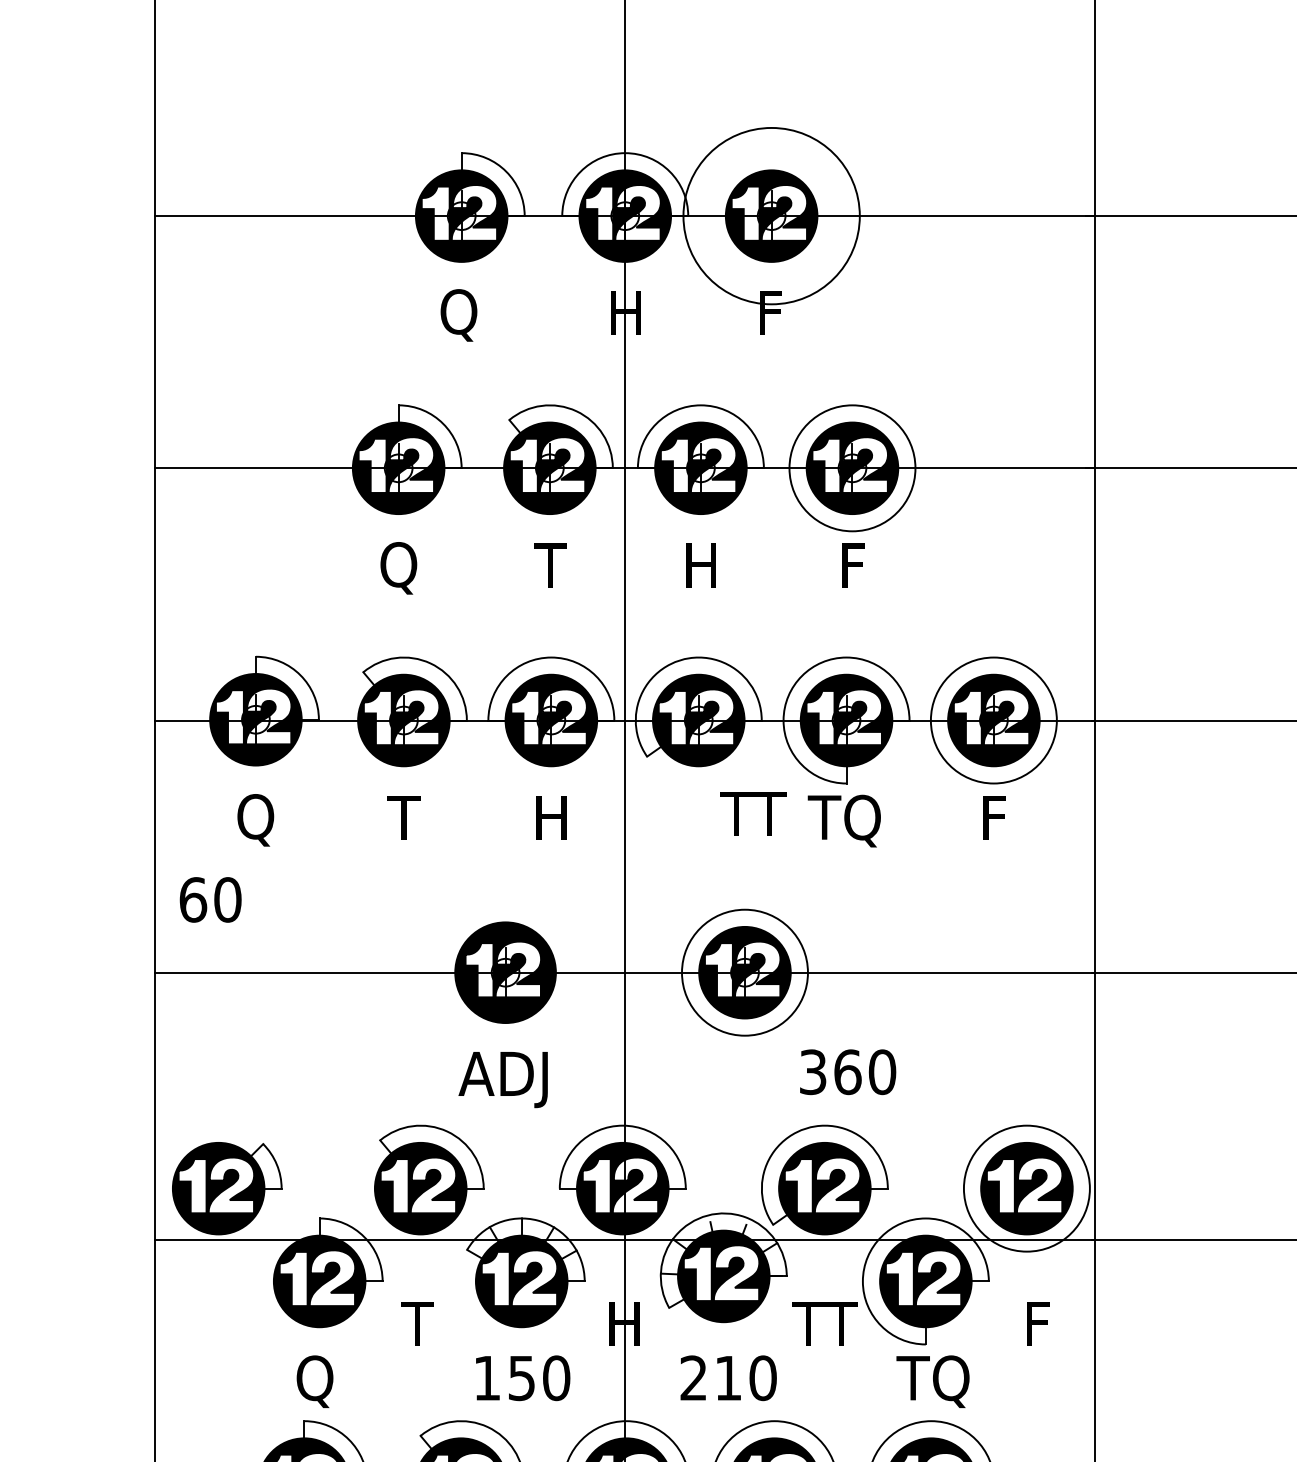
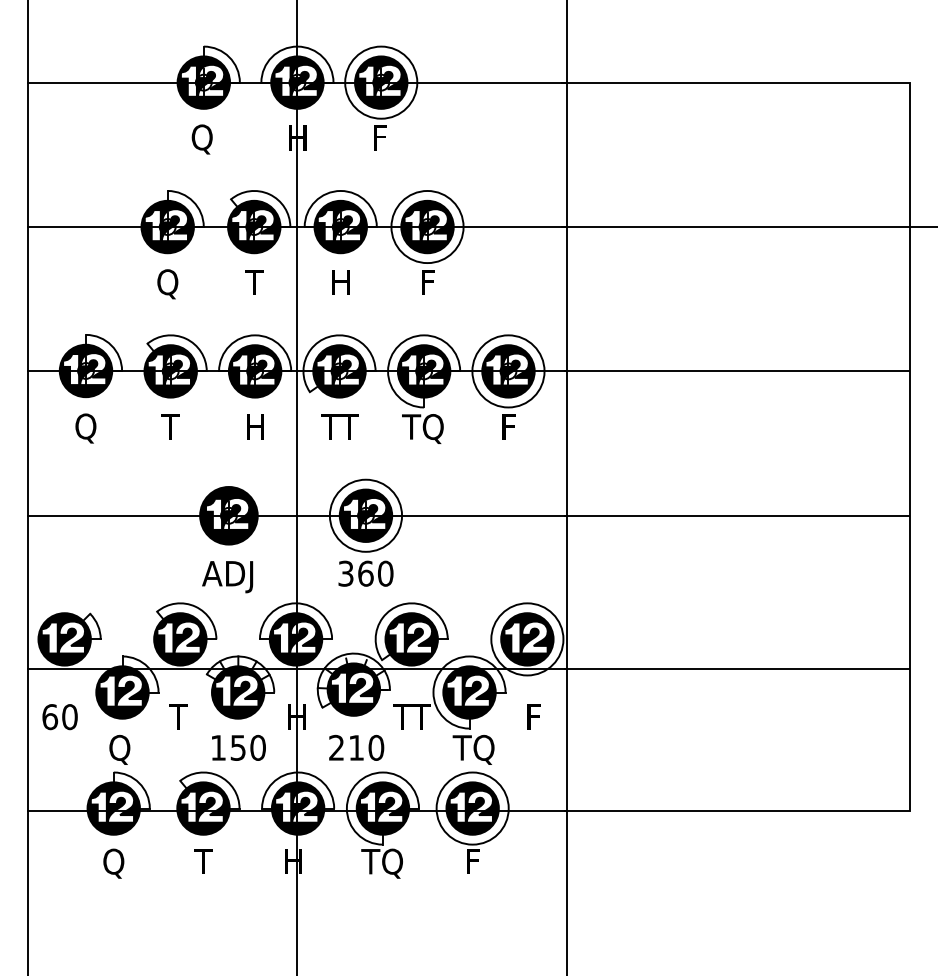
circle: (772, 215) -> (381, 82), size x0.71
text: (752, 813) -> (339, 426), moved
text: (209, 900) -> (59, 717), moved
text: (847, 1071) -> (365, 573), moved

